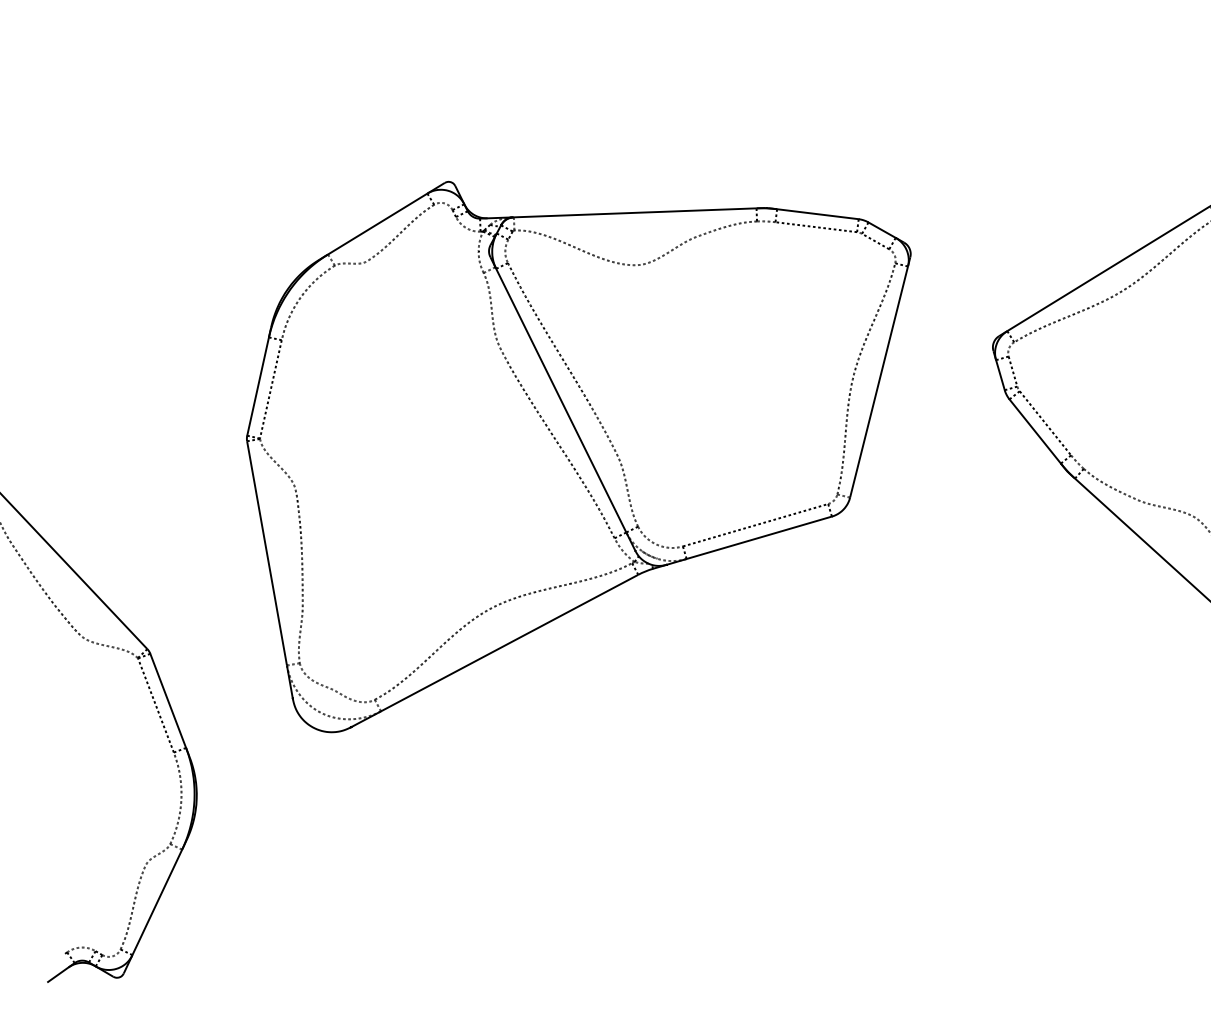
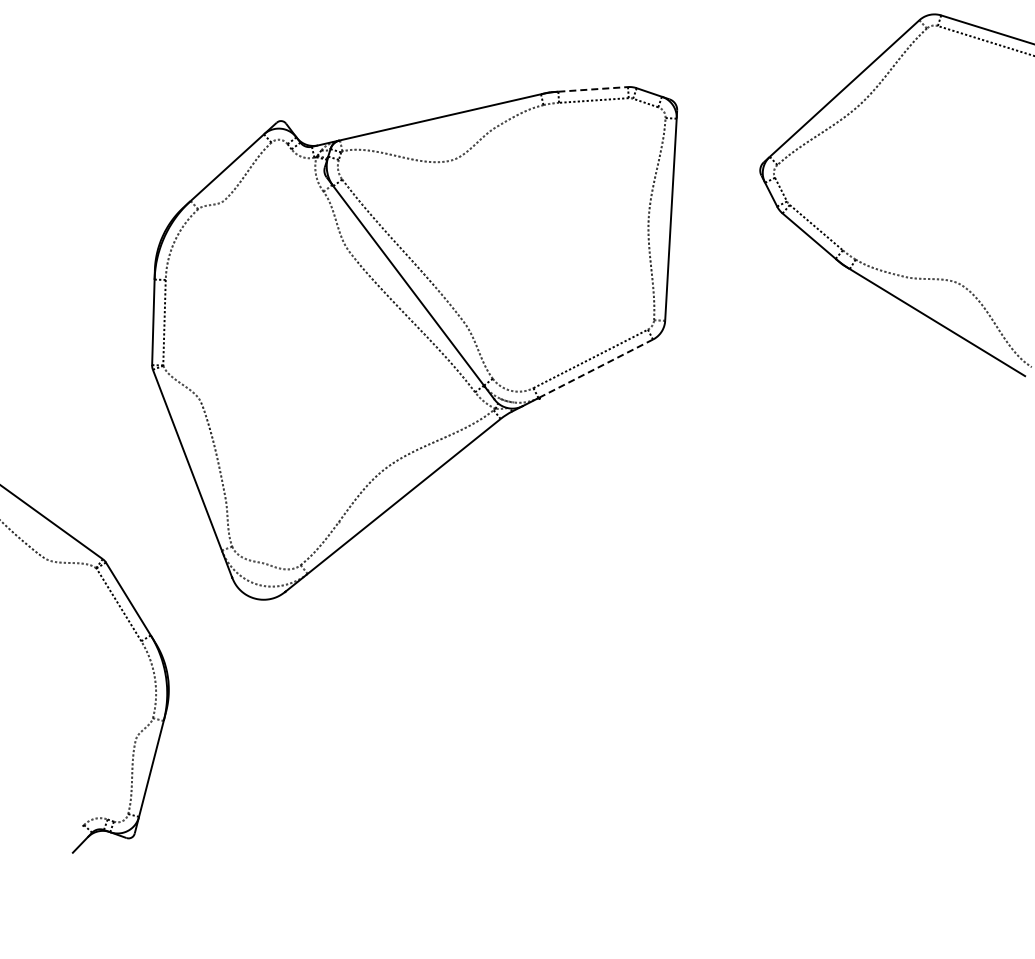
line: (818, 214) -> (593, 89), solid -> dashed
line: (758, 538) -> (595, 369), solid -> dashed

